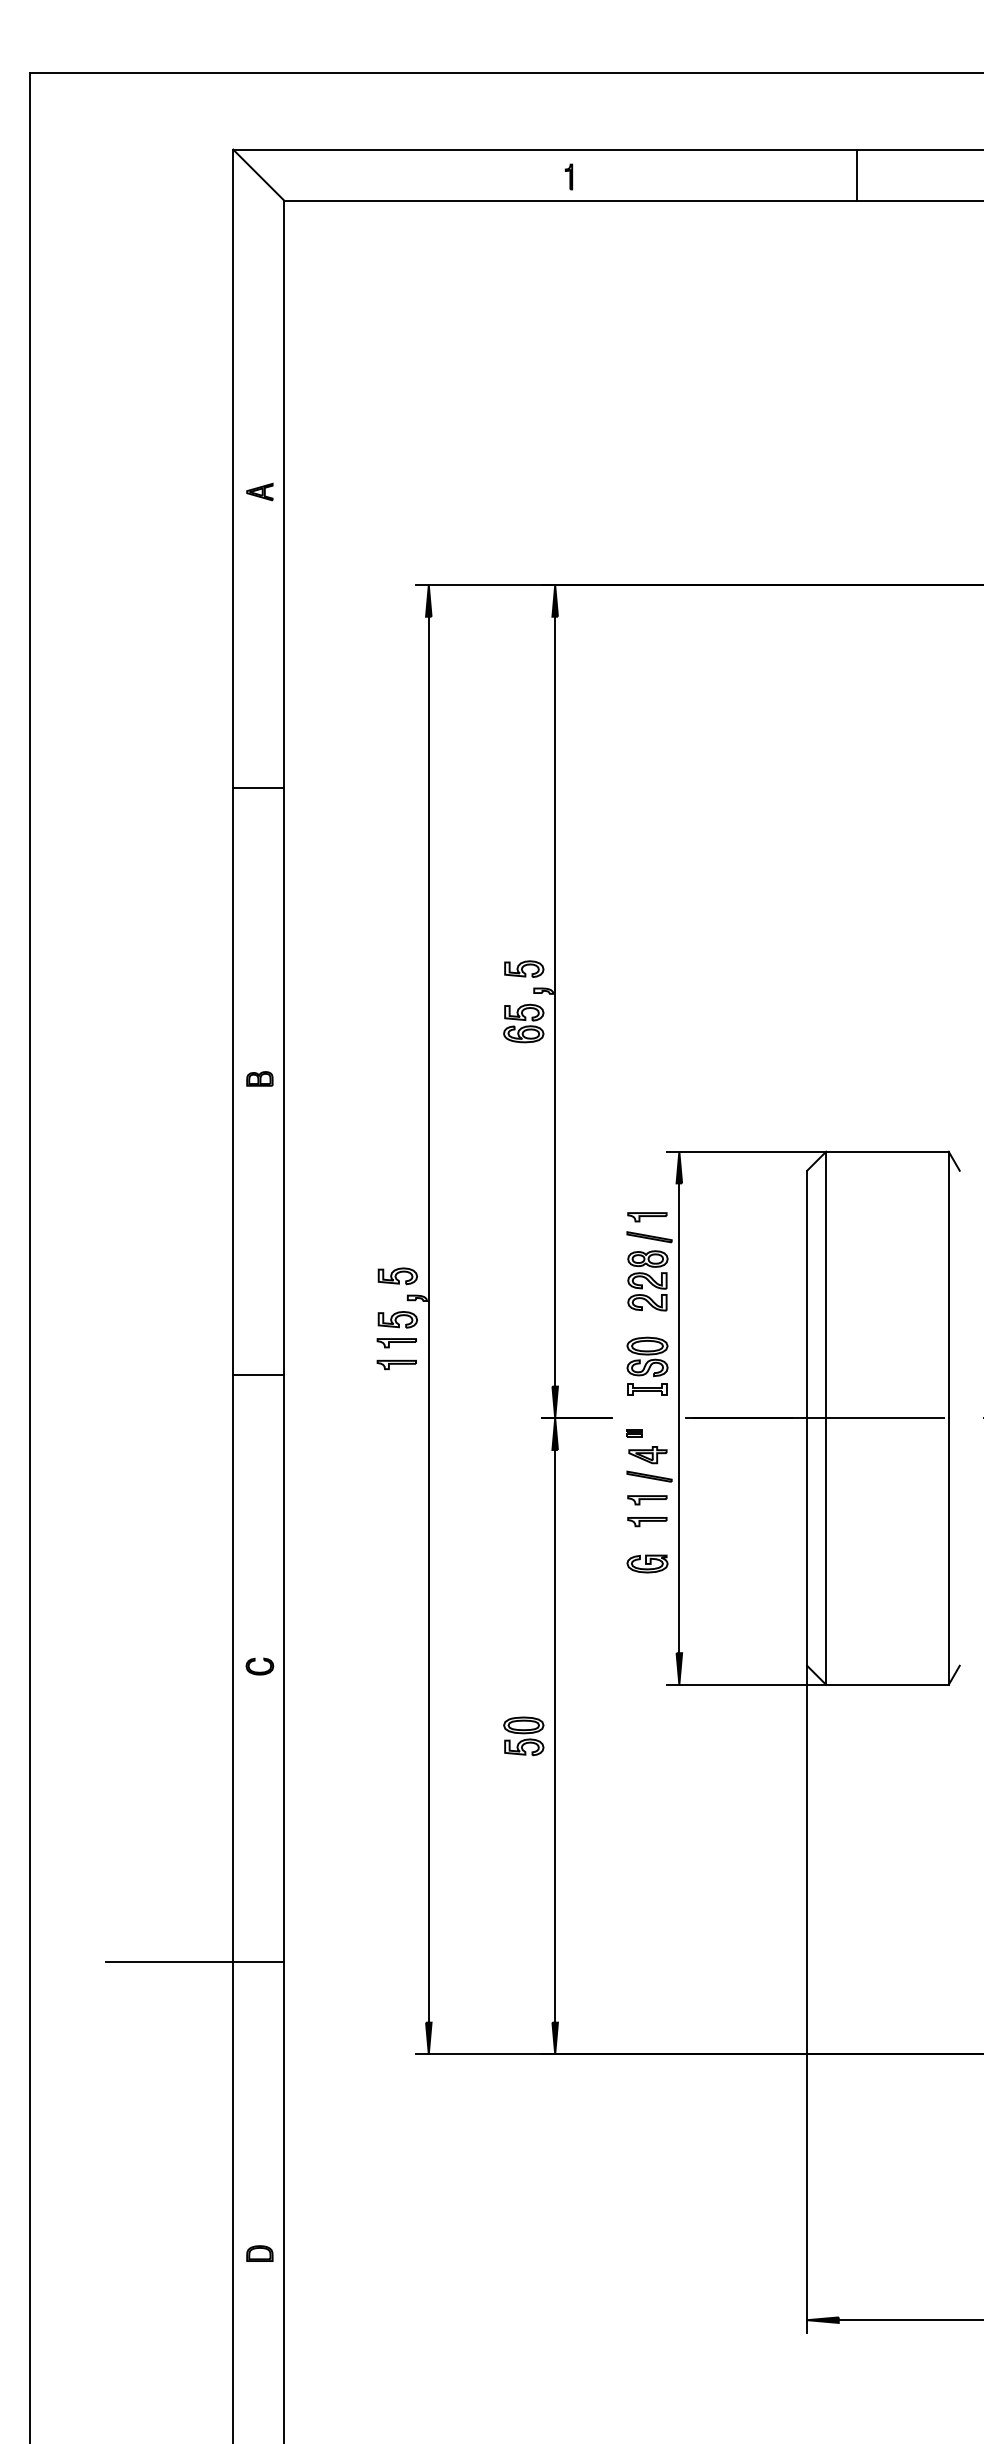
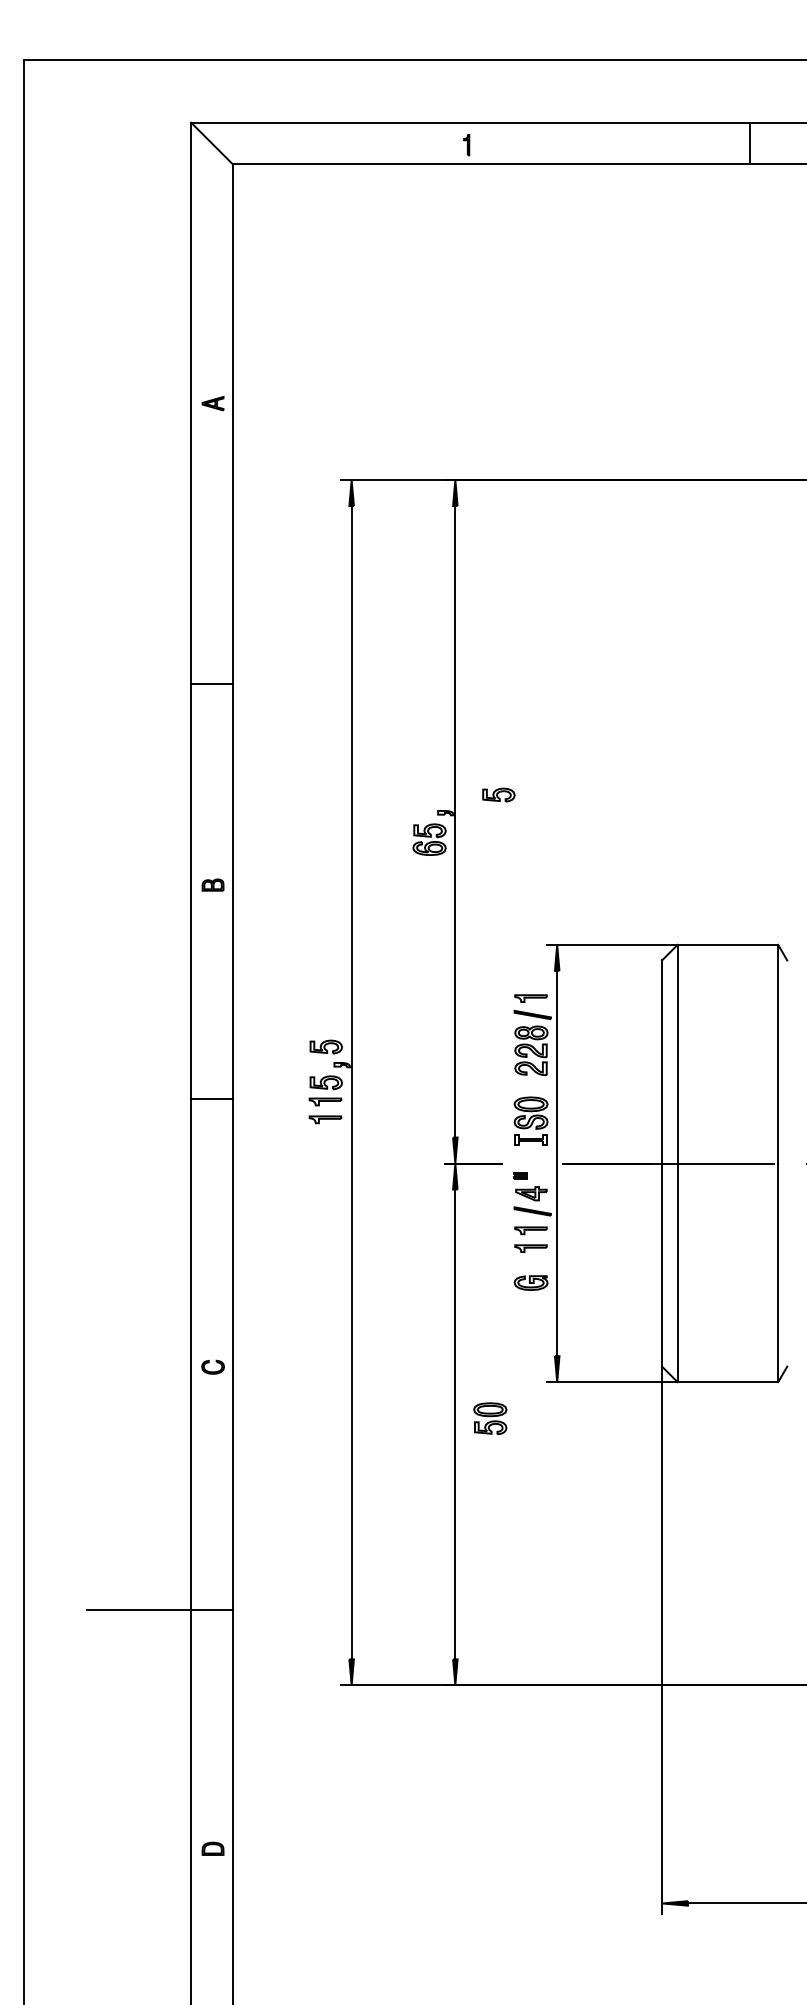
line: (856, 174) -> (750, 143), moved
line: (258, 787) -> (211, 683), moved
part: (524, 968) -> (499, 794), moved
line: (258, 1375) -> (211, 1098), moved
part: (523, 1736) -> (490, 1418), moved

